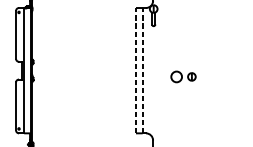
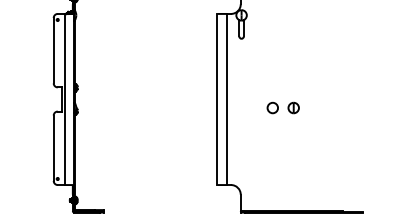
line: (136, 70) -> (217, 99), dashed -> solid
line: (142, 70) -> (226, 99), dashed -> solid
circle: (176, 76) -> (272, 107), size x0.71

